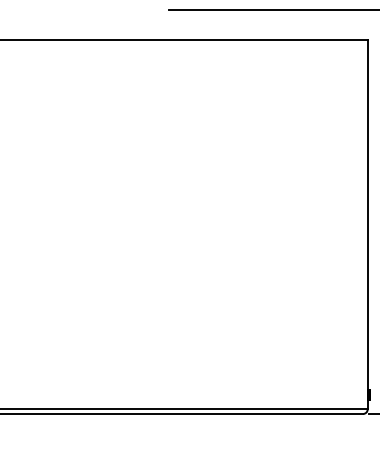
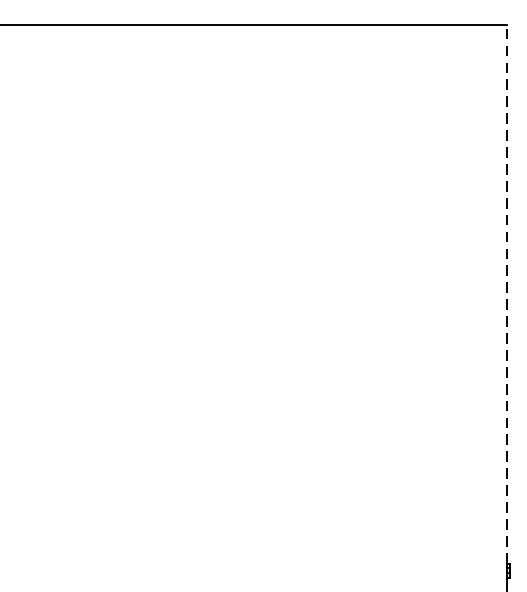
line: (367, 214) -> (507, 293), solid -> dashed

